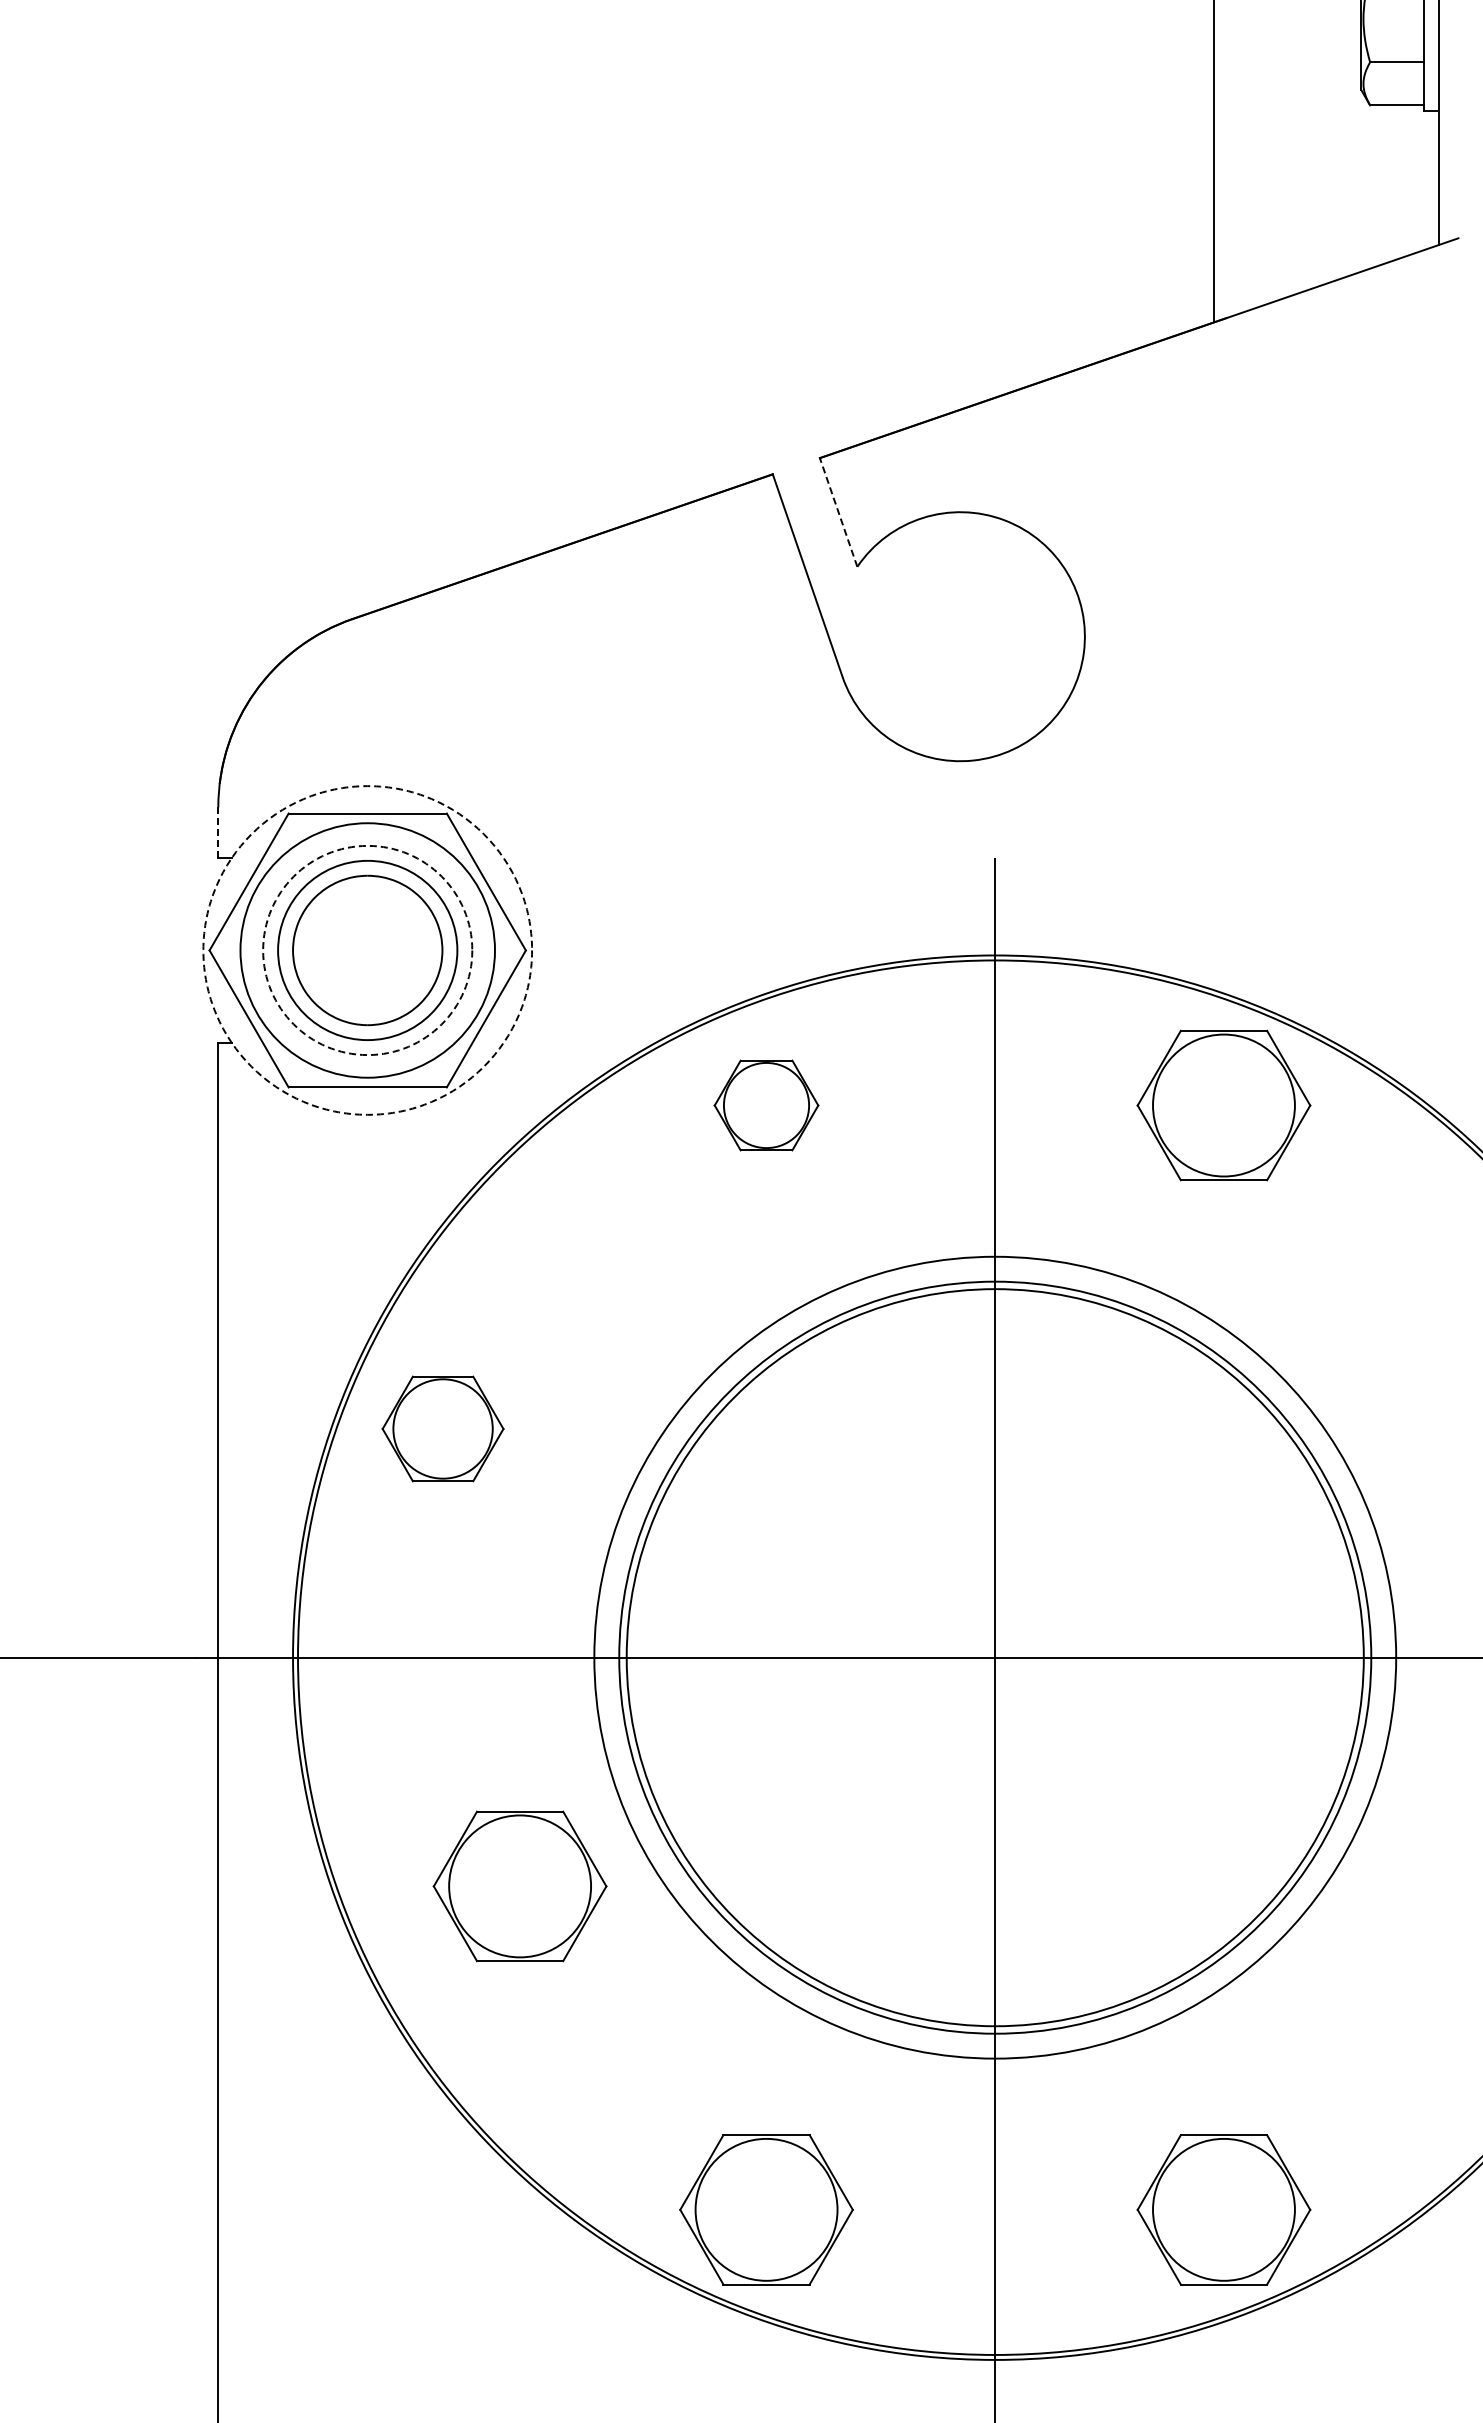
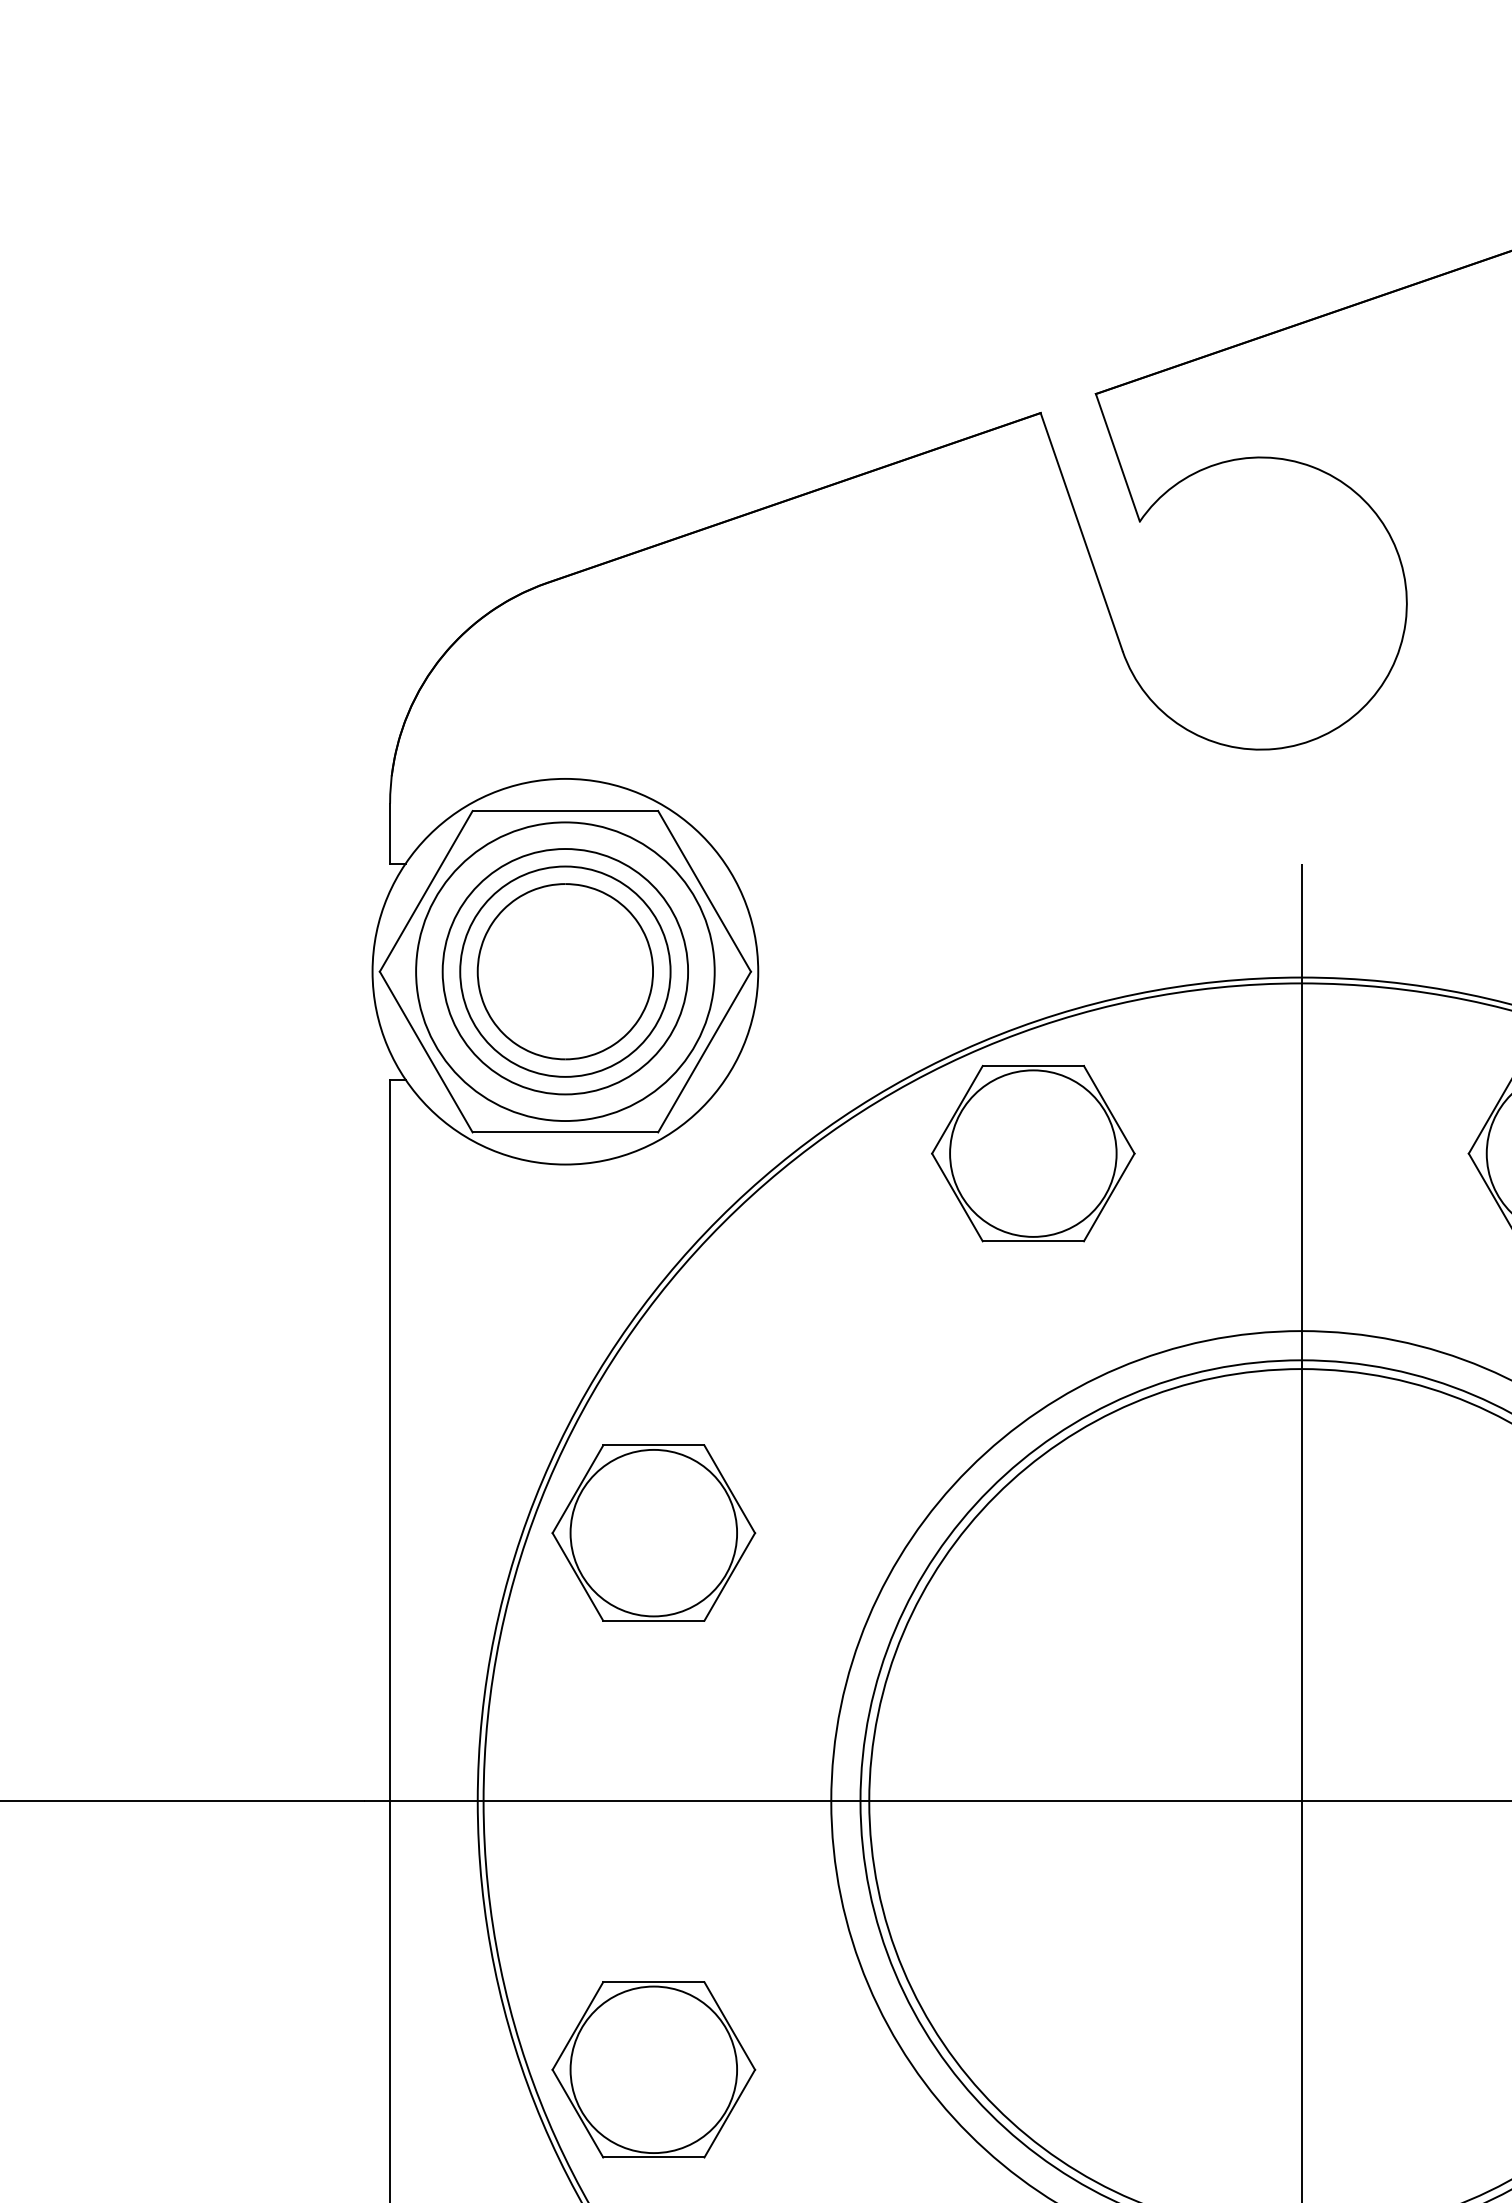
line: (838, 512) -> (1117, 457), dashed -> solid
line: (218, 833) -> (390, 834), dashed -> solid
circle: (367, 950) -> (565, 971), dashed -> solid
circle: (367, 950) -> (565, 971), dashed -> solid
part: (766, 1105) -> (1033, 1153), size x1.67
part: (442, 1428) -> (653, 1532), size x1.43
part: (519, 1886) -> (653, 2069), moved

